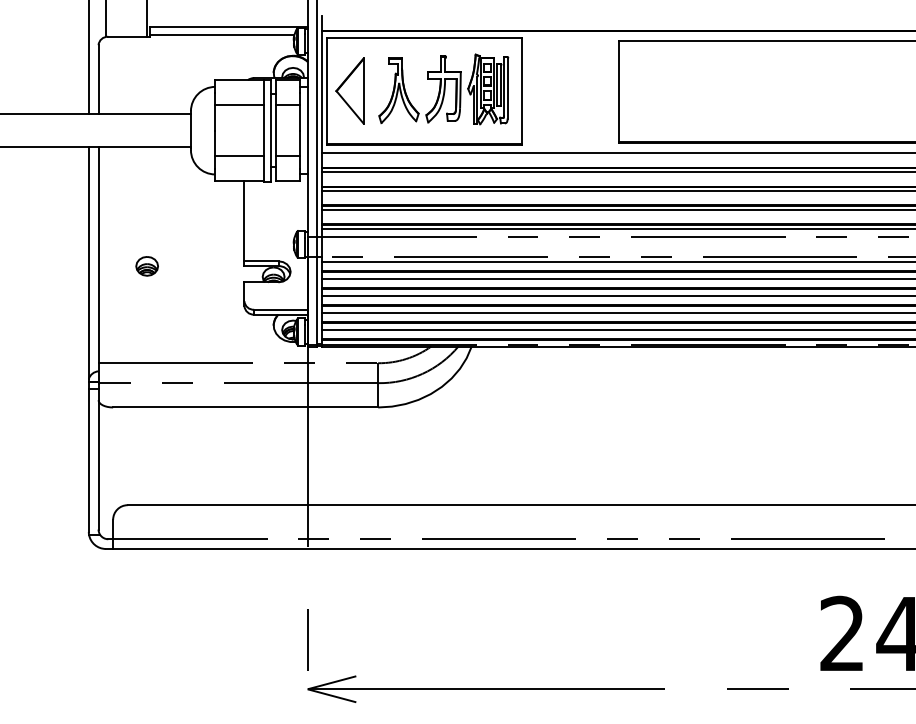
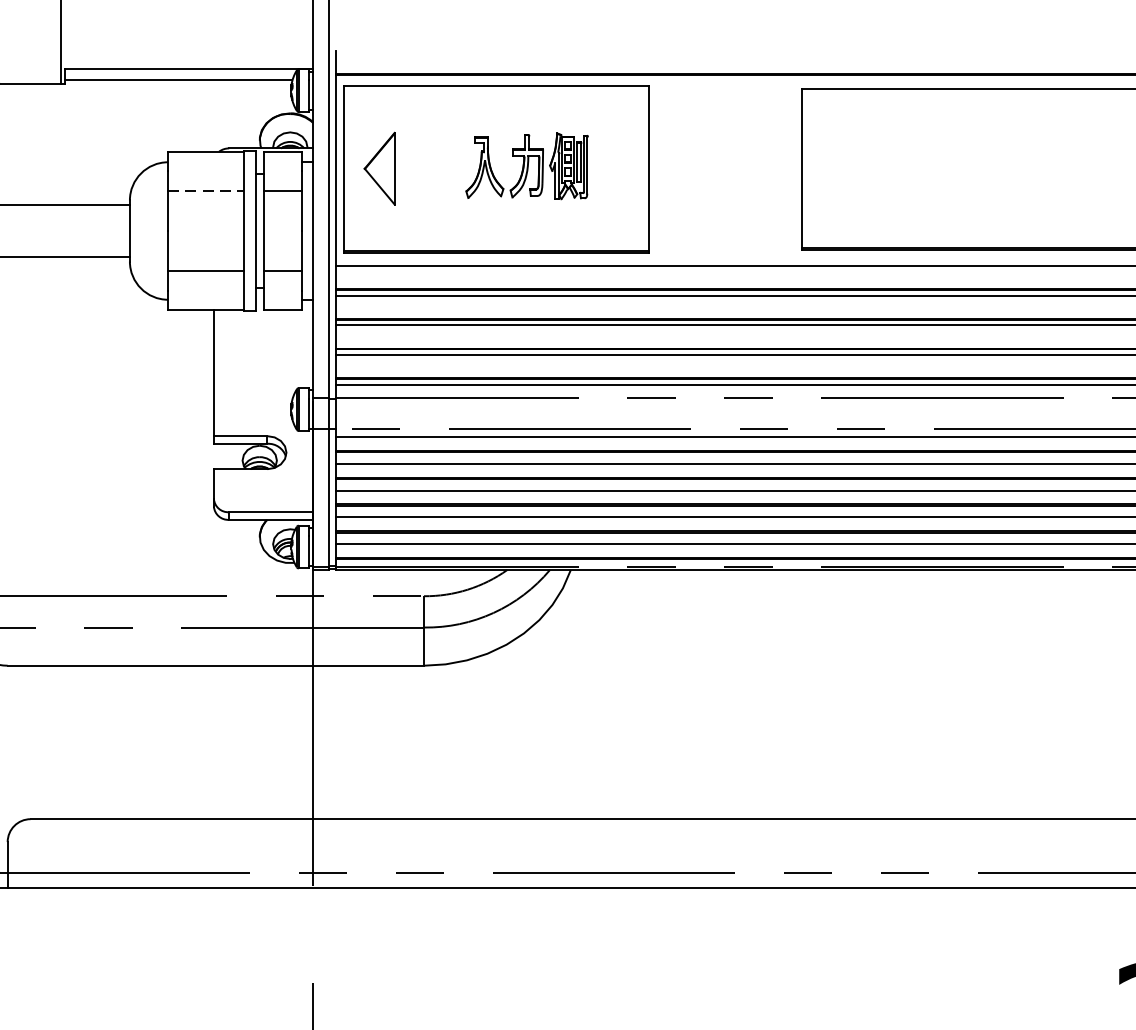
part: (443, 89) -> (526, 166), size x0.6
part: (349, 90) -> (378, 167), size x0.7
line: (240, 105) -> (207, 191), solid -> dashed
part: (146, 266) -> (60, 444), removed

